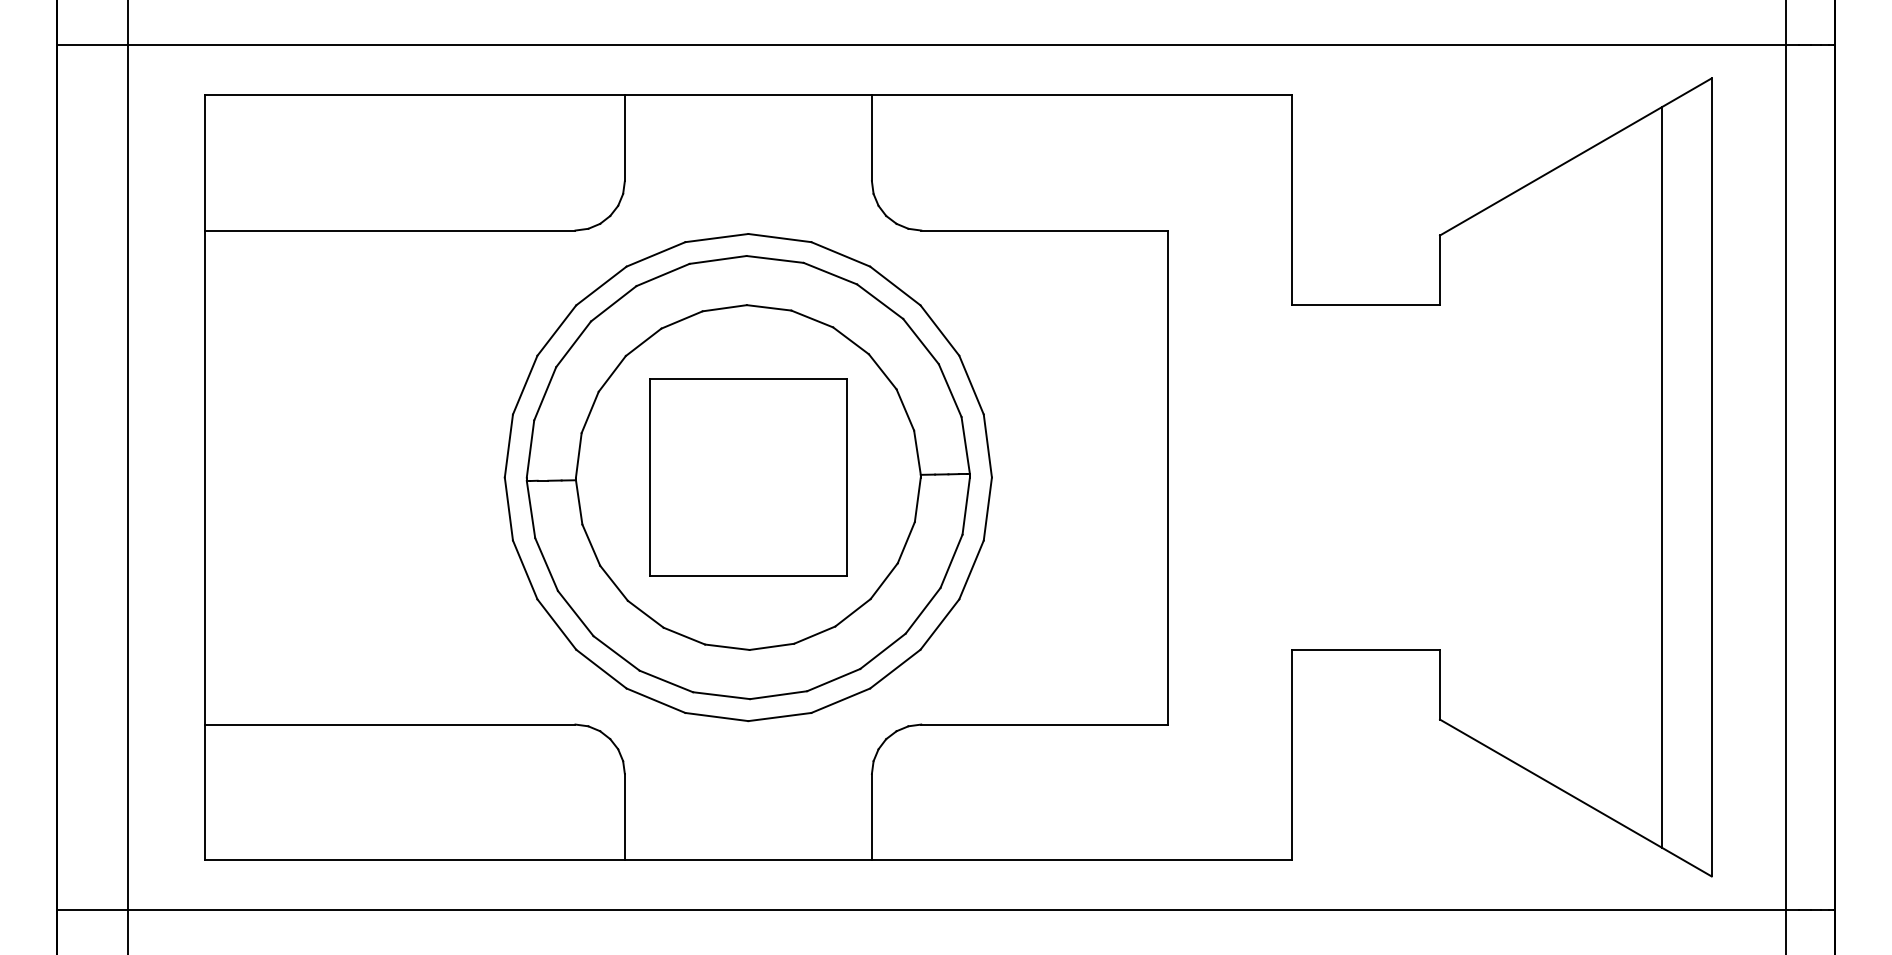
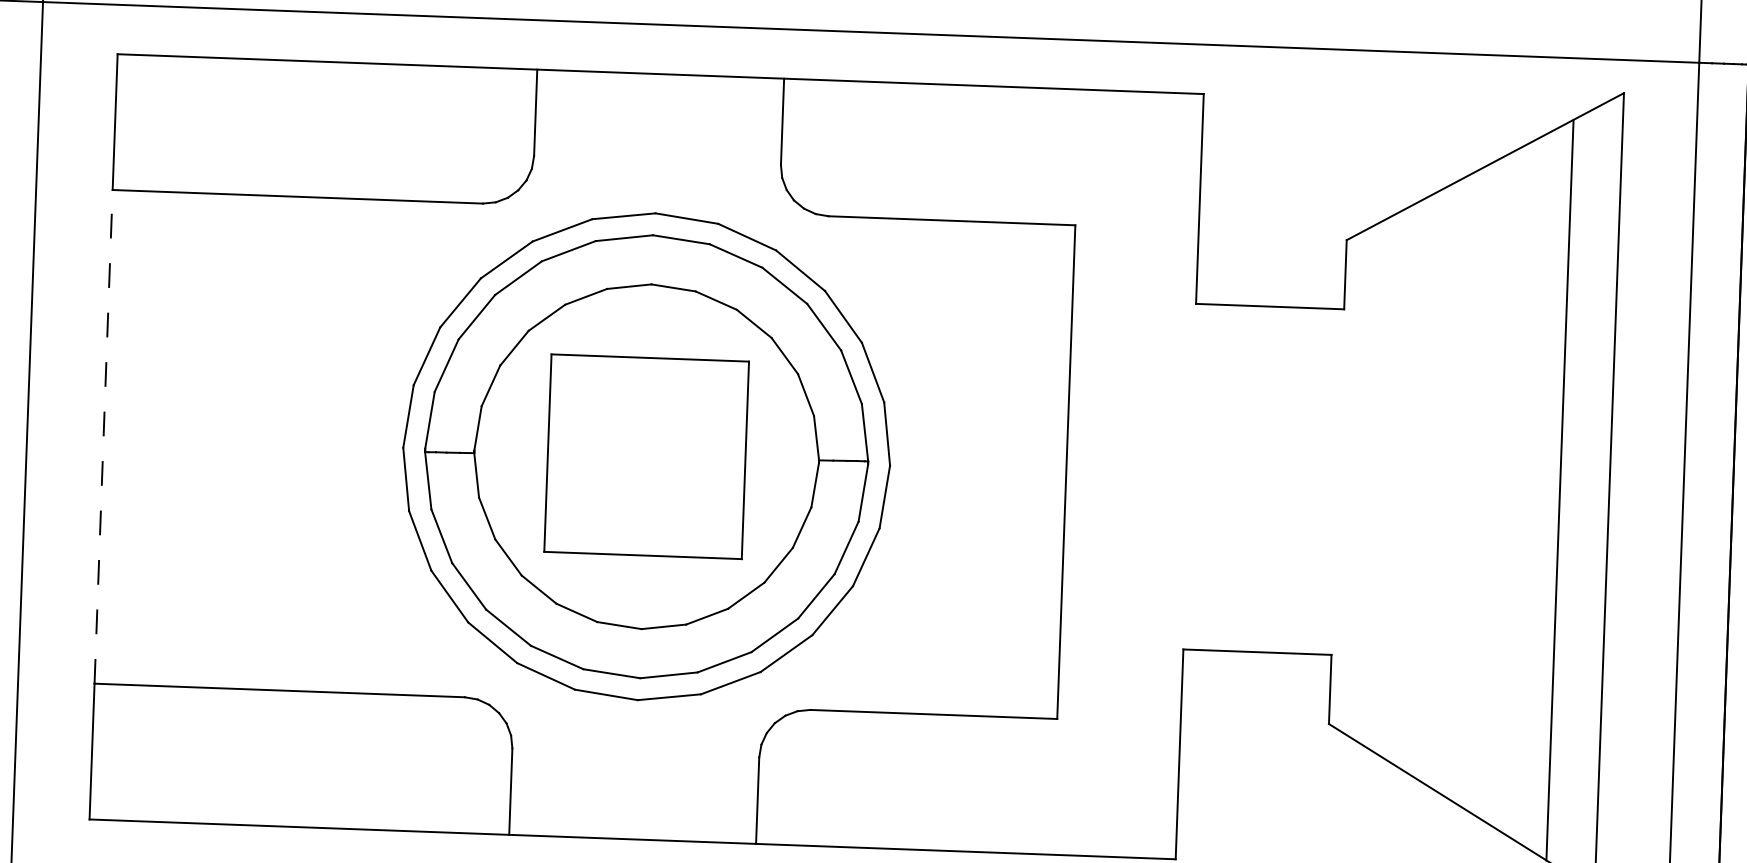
line: (204, 477) -> (103, 436), solid -> dashed

